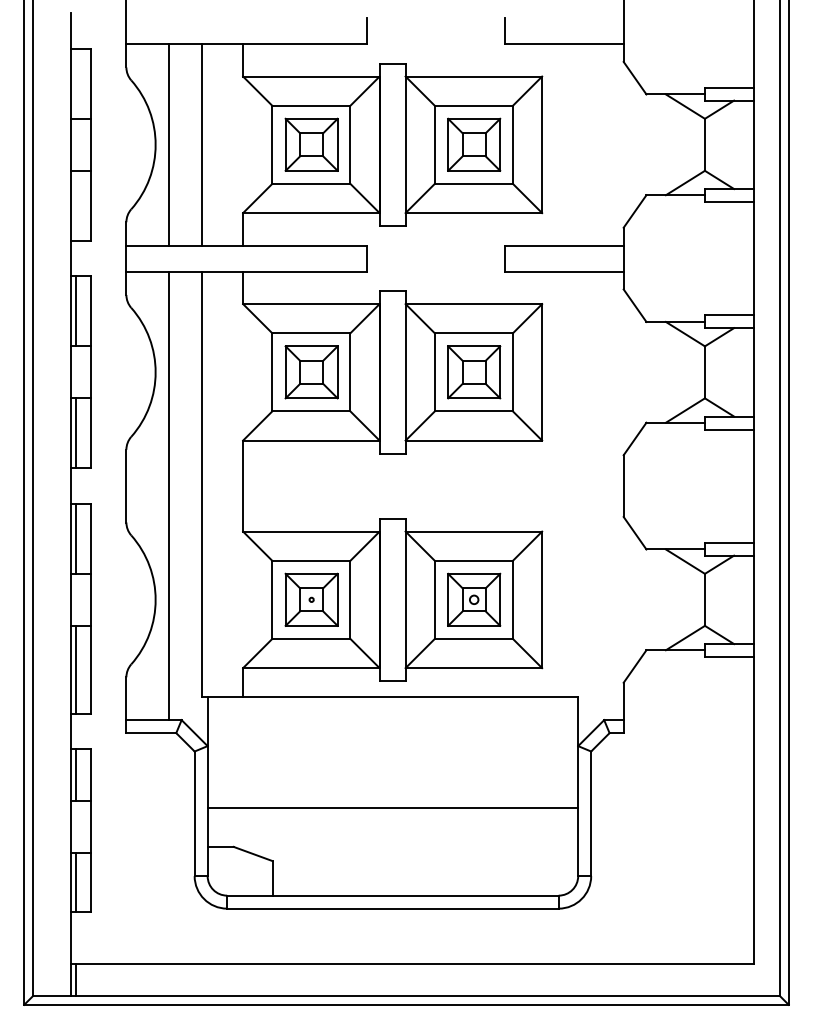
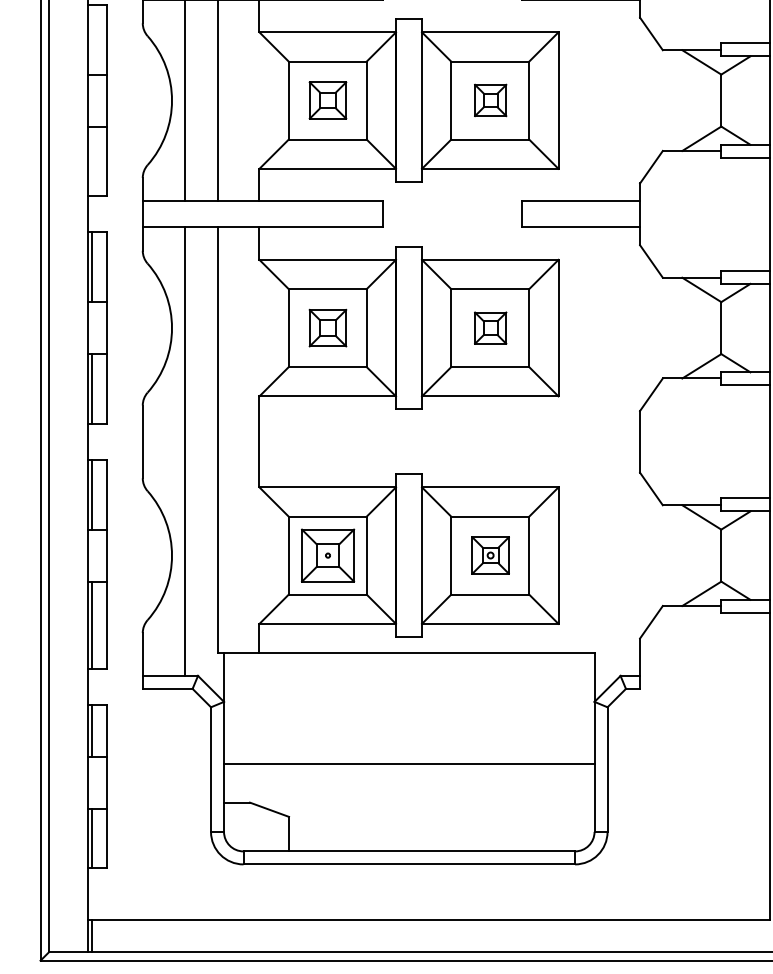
part: (311, 144) -> (327, 100), size x0.7
part: (474, 144) -> (490, 100), size x0.6
part: (311, 372) -> (327, 328), size x0.7
part: (474, 372) -> (490, 328), size x0.6
part: (474, 599) -> (490, 555), size x0.7

